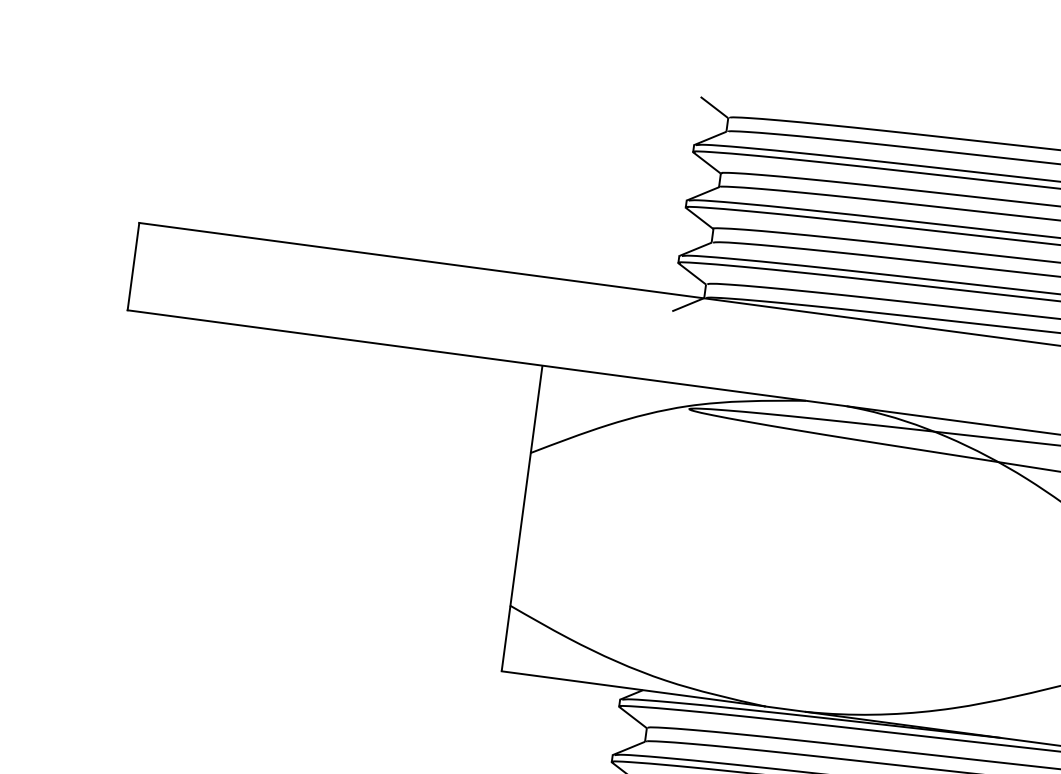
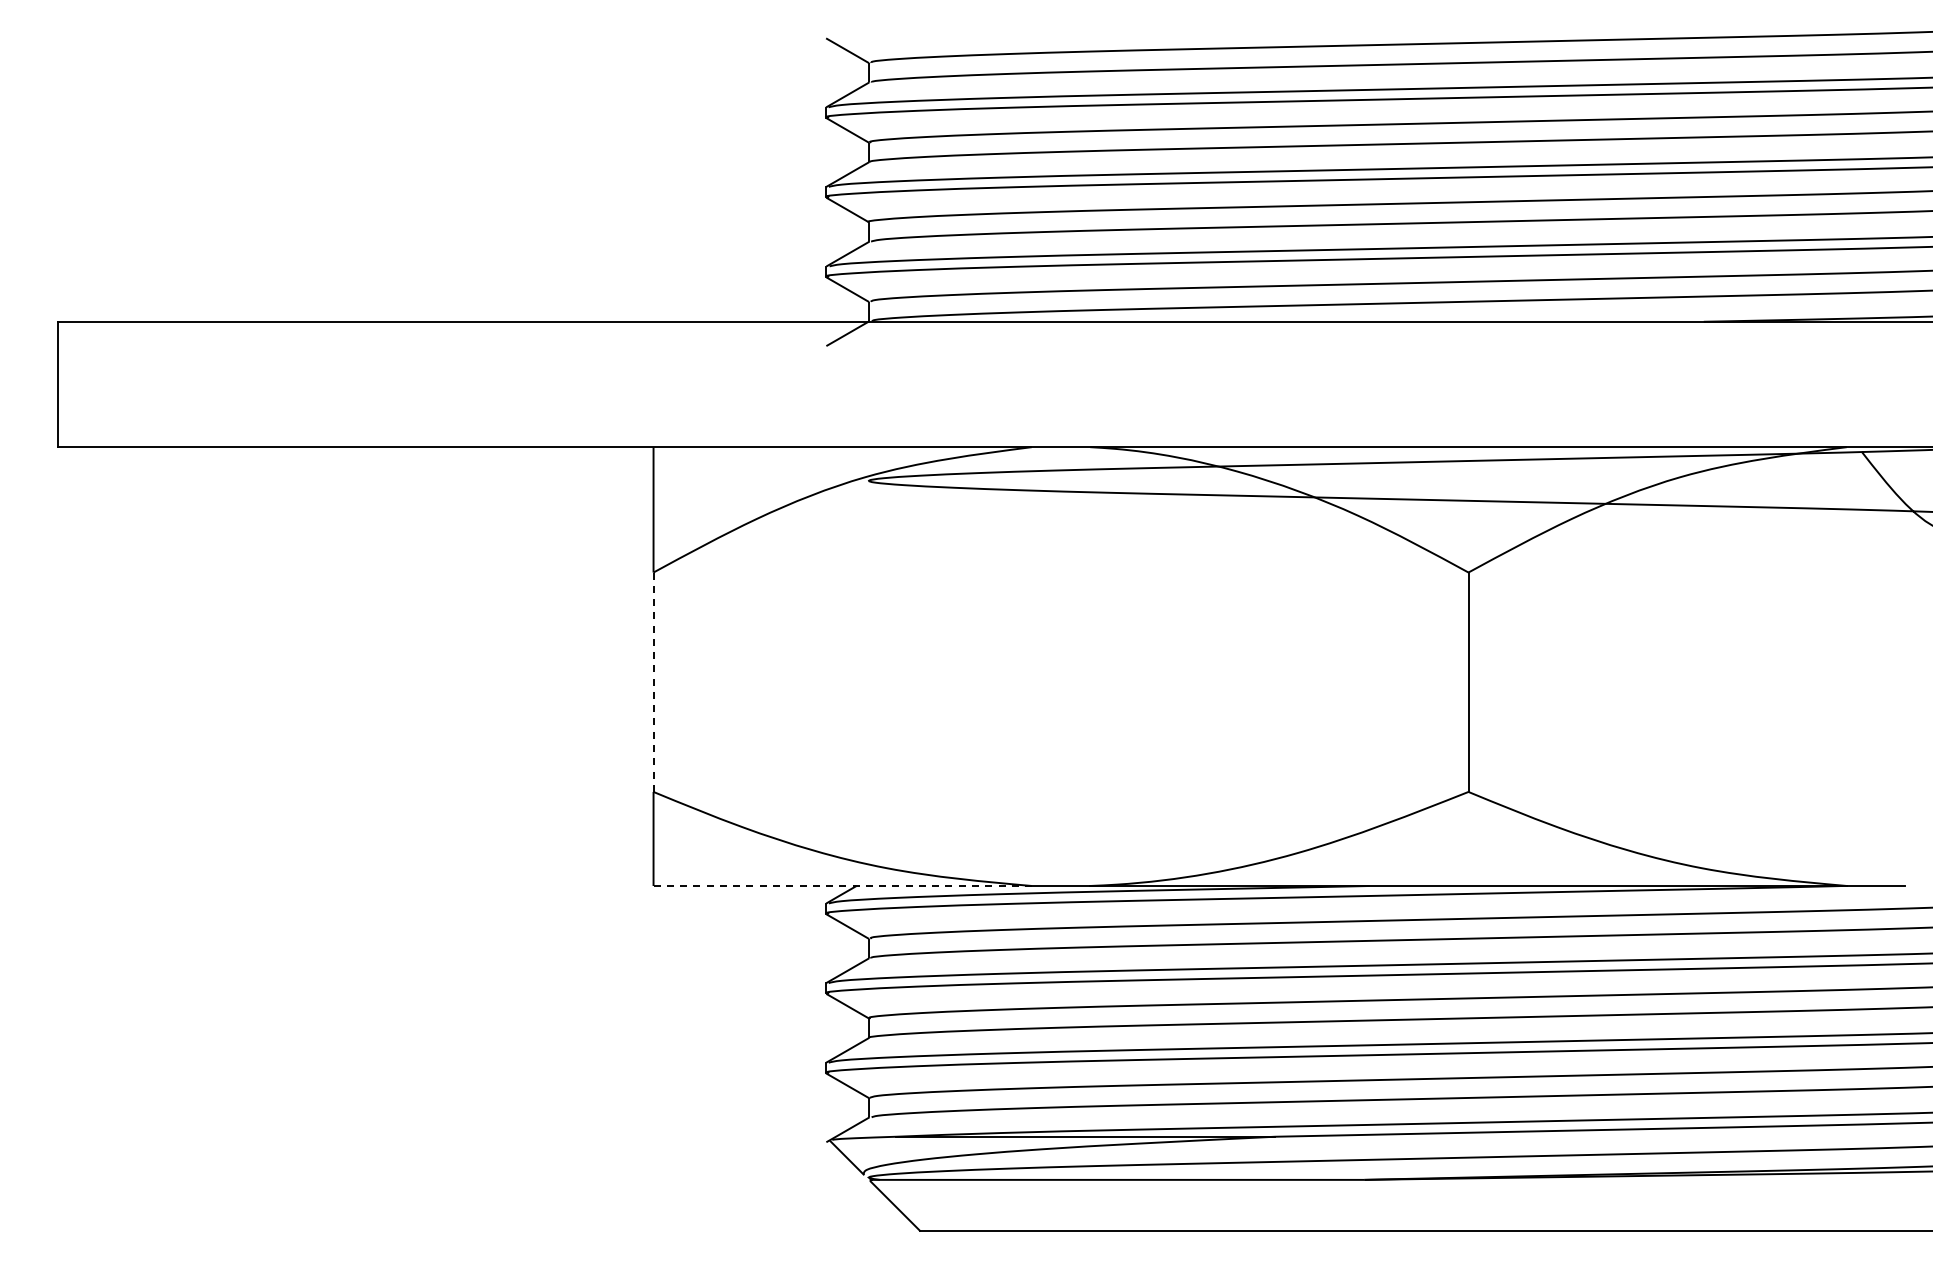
line: (520, 529) -> (653, 682), solid -> dashed
line: (634, 688) -> (843, 885), solid -> dashed

